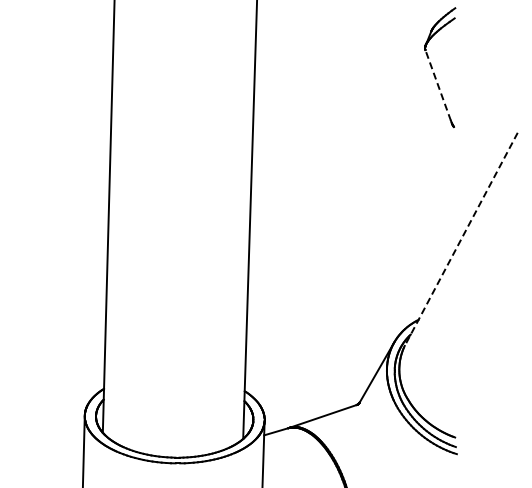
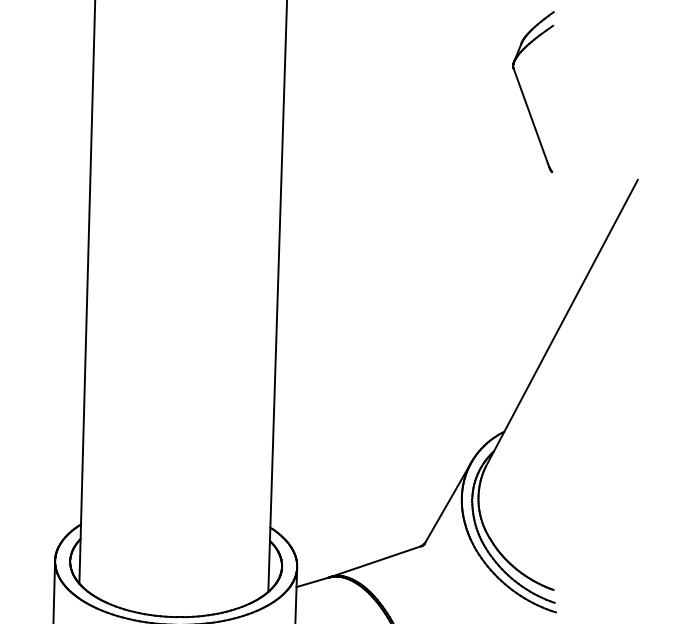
line: (438, 85) -> (531, 116), dashed -> solid
line: (461, 239) -> (562, 323), dashed -> solid

